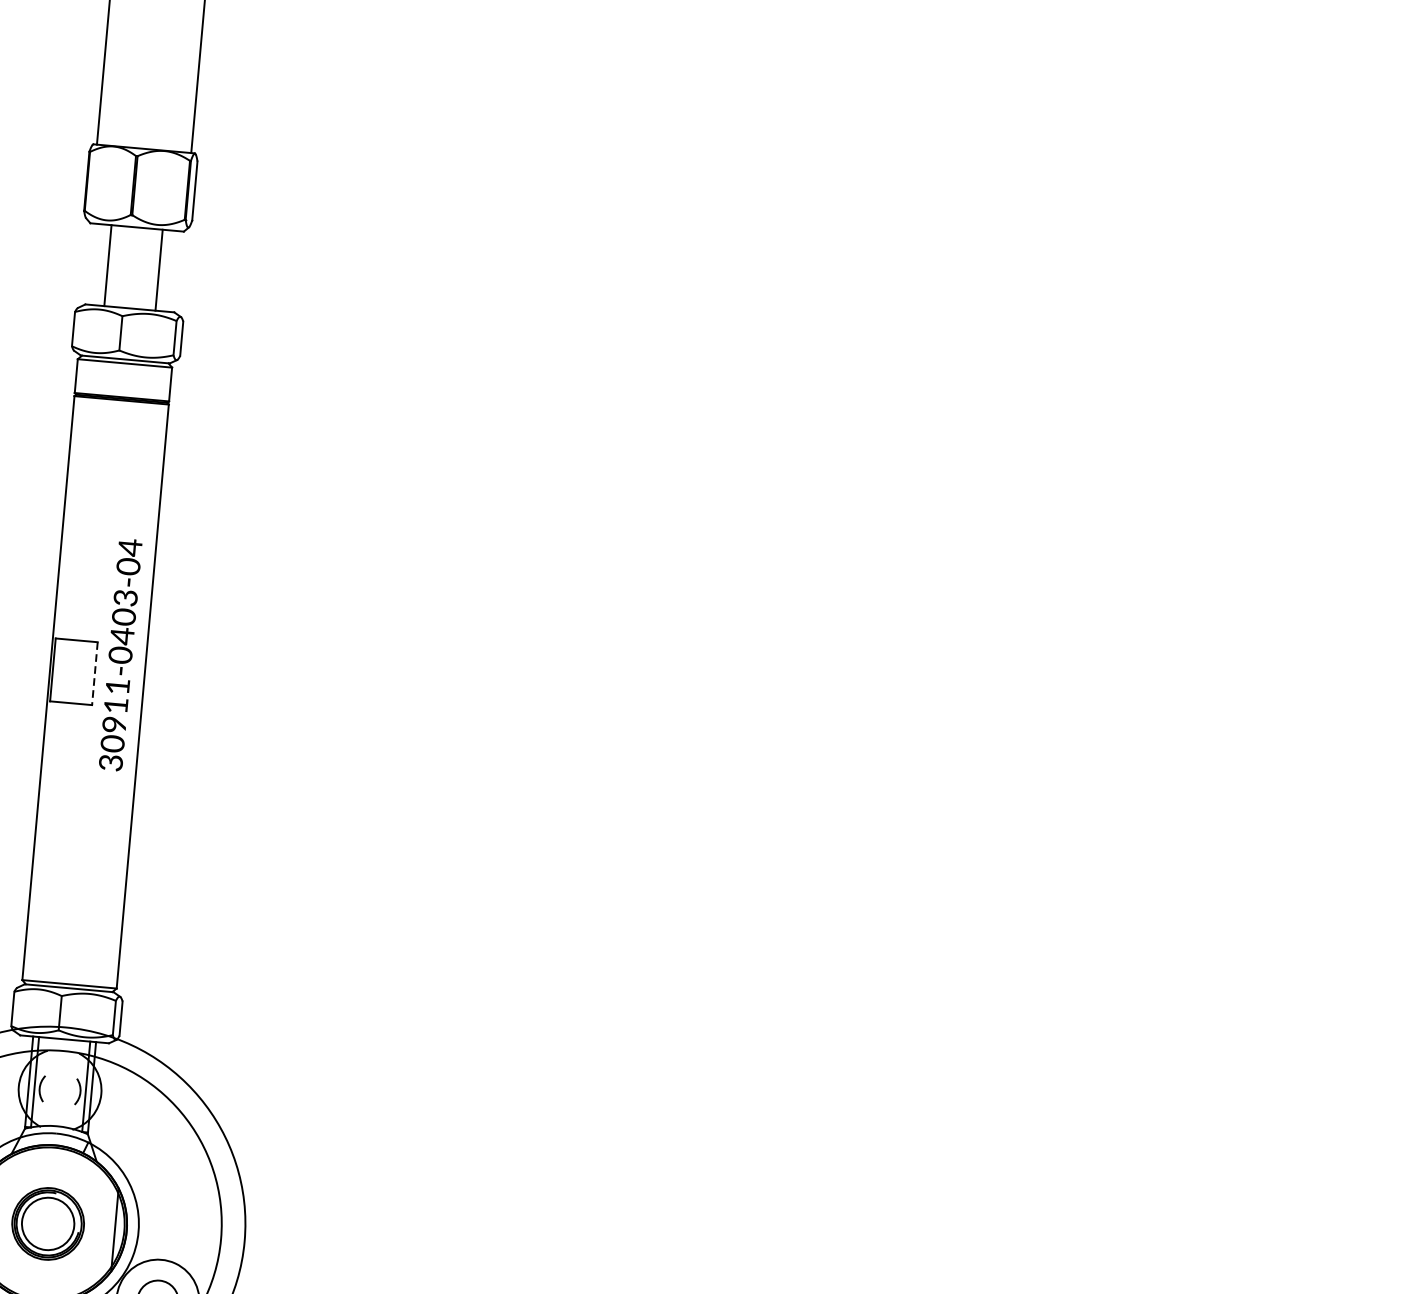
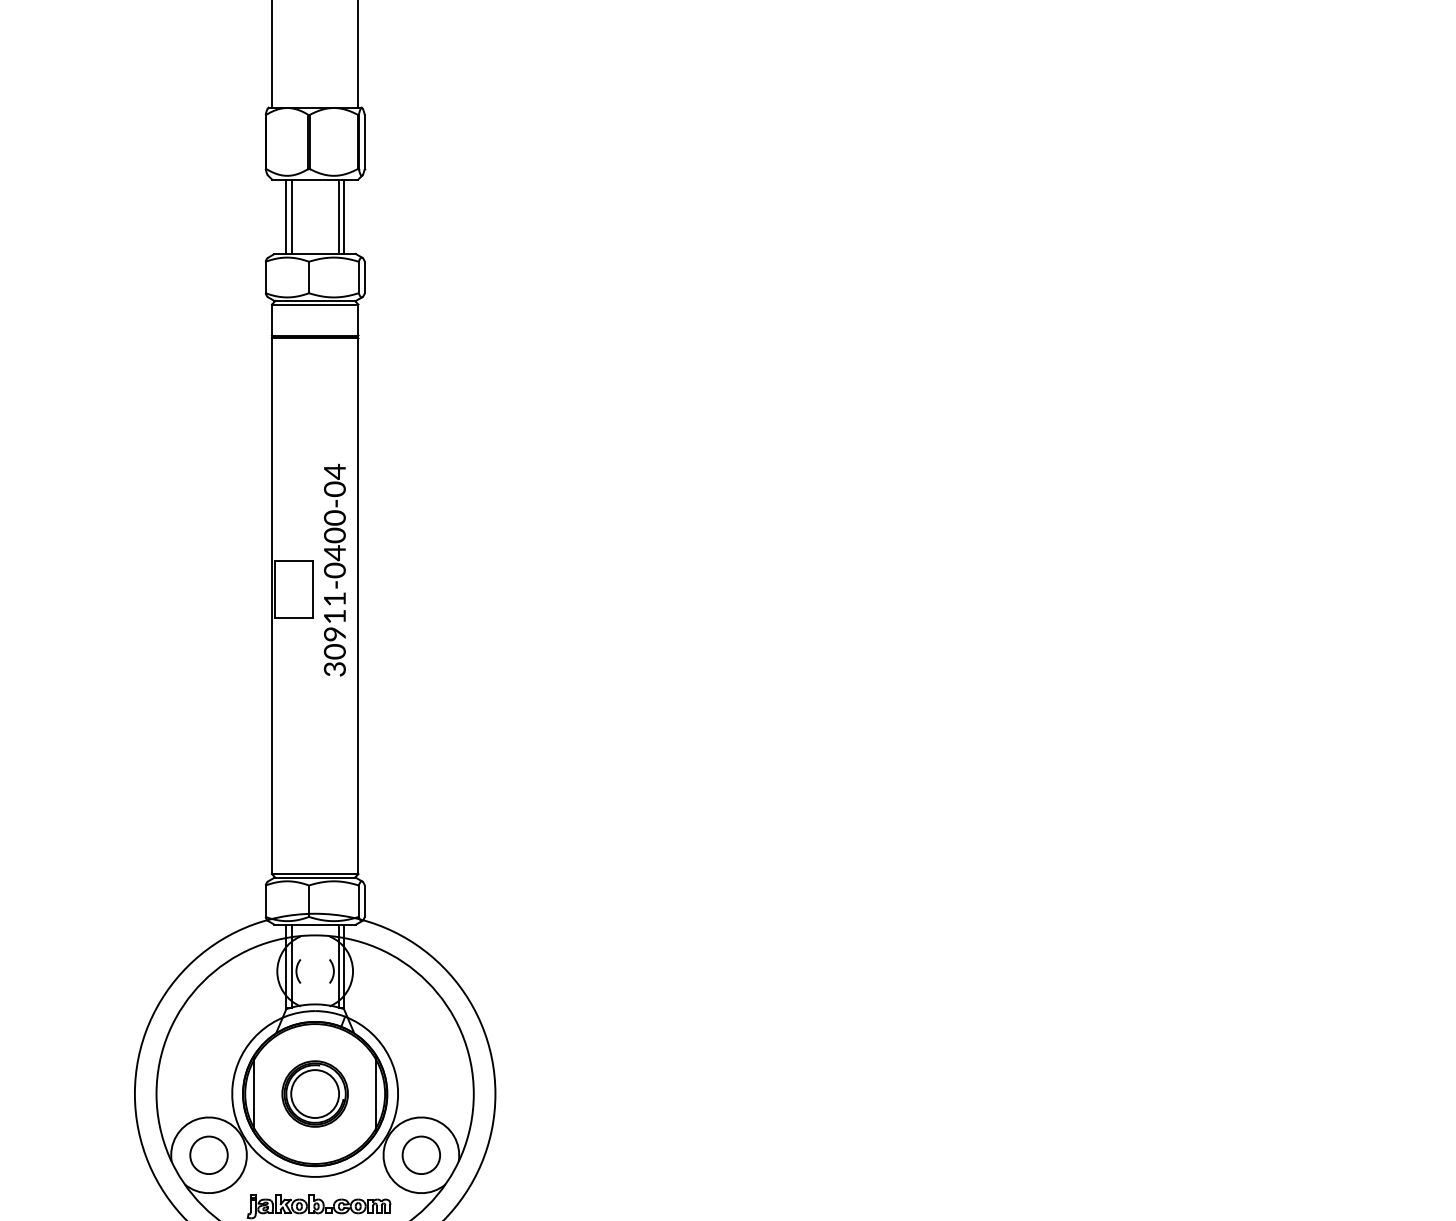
line: (102, 264) -> (286, 216), added
line: (165, 270) -> (344, 216), added
text: (125, 597) -> (334, 517), 30911-0403-04 -> 30911-0400-04
line: (95, 673) -> (313, 589), dashed -> solid

